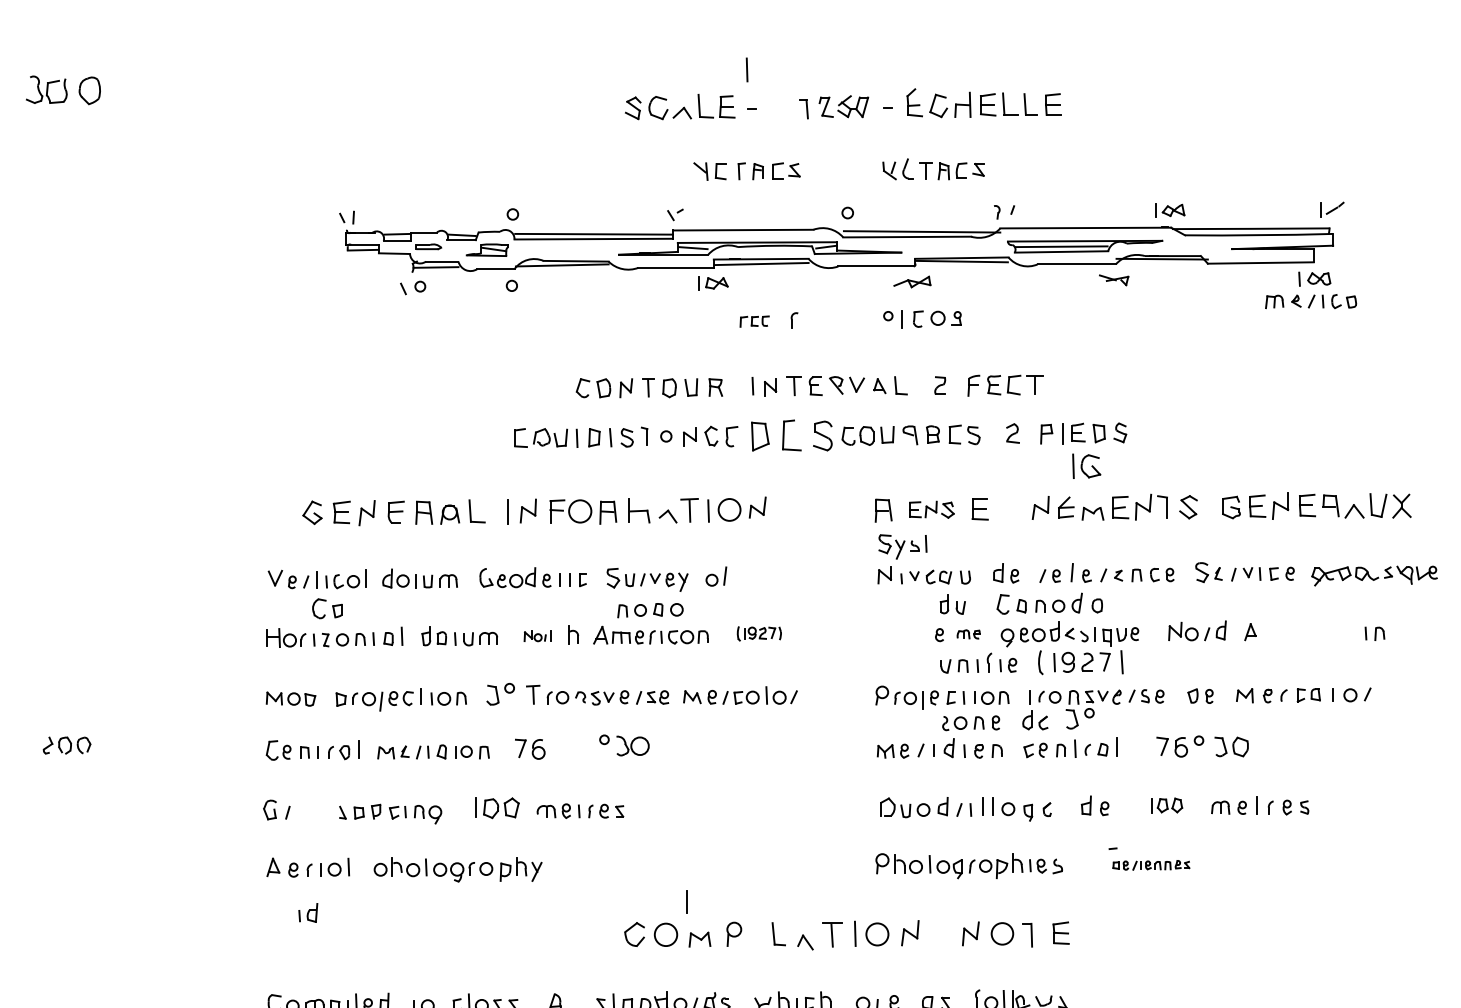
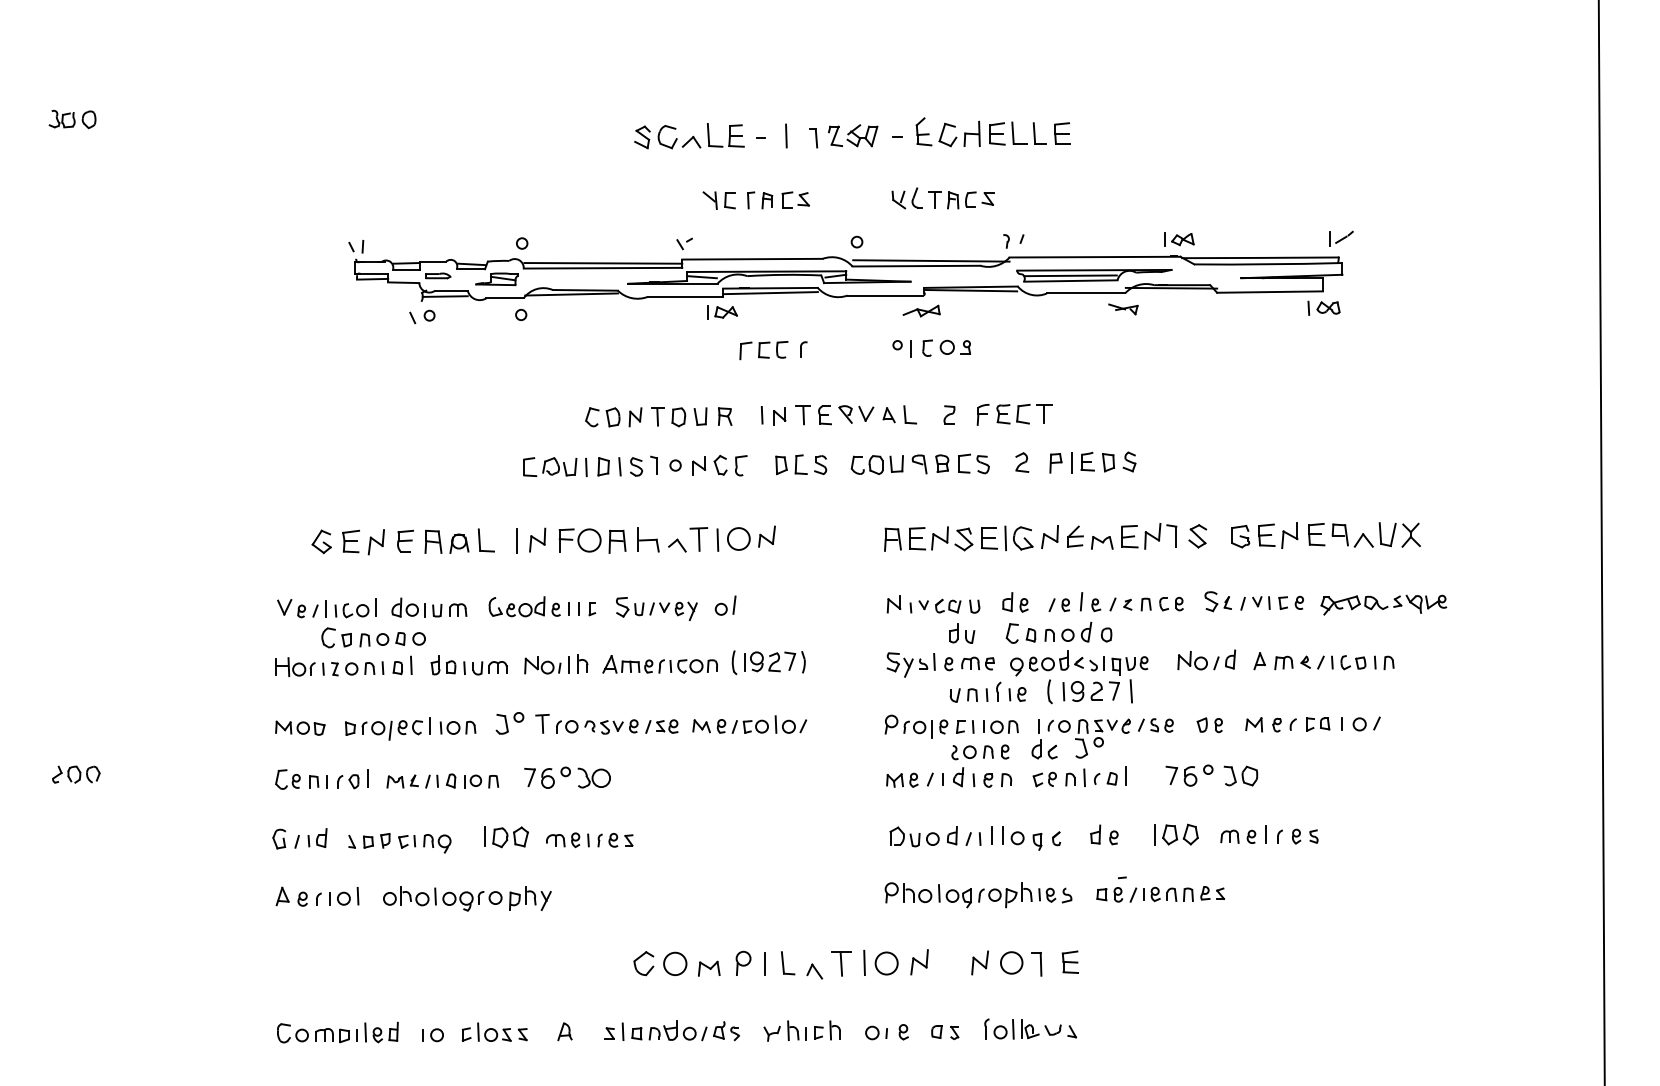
line: (747, 69) -> (786, 135), moved
part: (63, 90) -> (72, 119), size x0.62
part: (1311, 301) -> (1320, 662), moved
part: (754, 321) -> (763, 350), size x1.67
part: (792, 435) -> (801, 464), size x0.62
part: (1086, 466) -> (1018, 538), moved
part: (932, 509) -> (941, 538), size x1.43
part: (902, 546) -> (910, 664), moved
part: (650, 610) -> (392, 639), moved
part: (759, 633) -> (768, 662), size x1.67
part: (968, 634) -> (977, 663), size x1.43
part: (537, 636) -> (546, 665), size x1.67
part: (624, 745) -> (585, 777), moved
part: (1167, 805) -> (1176, 834), size x1.43
part: (1151, 865) -> (1160, 894), size x1.67
line: (686, 901) -> (764, 963), moved
part: (308, 913) -> (317, 838), moved

